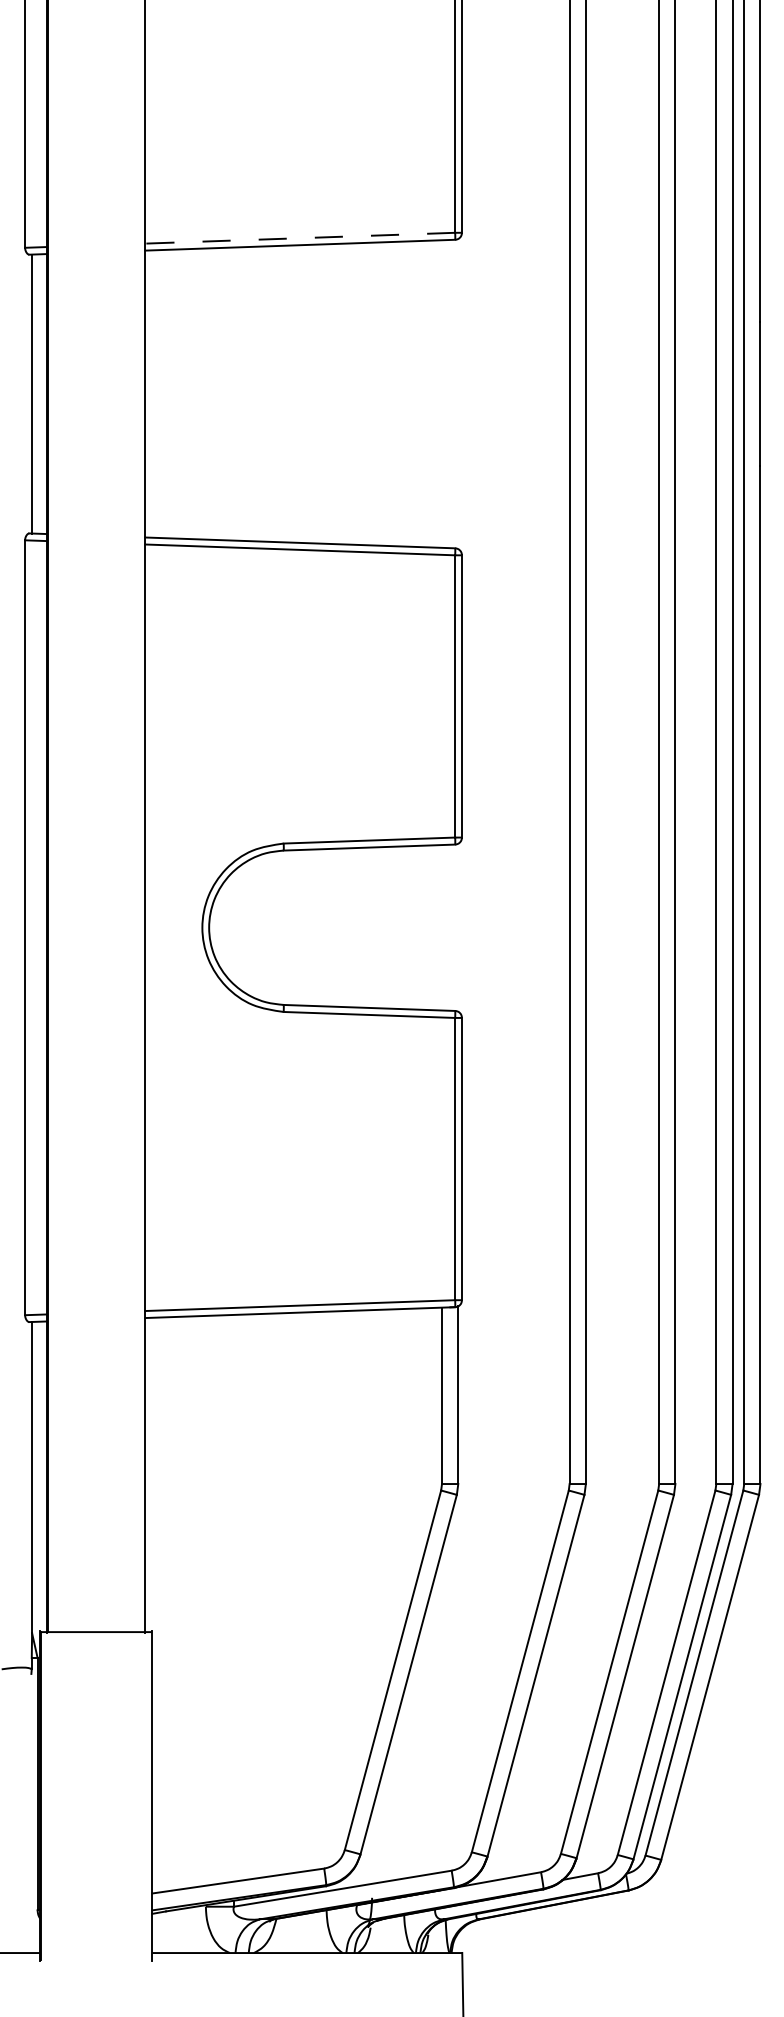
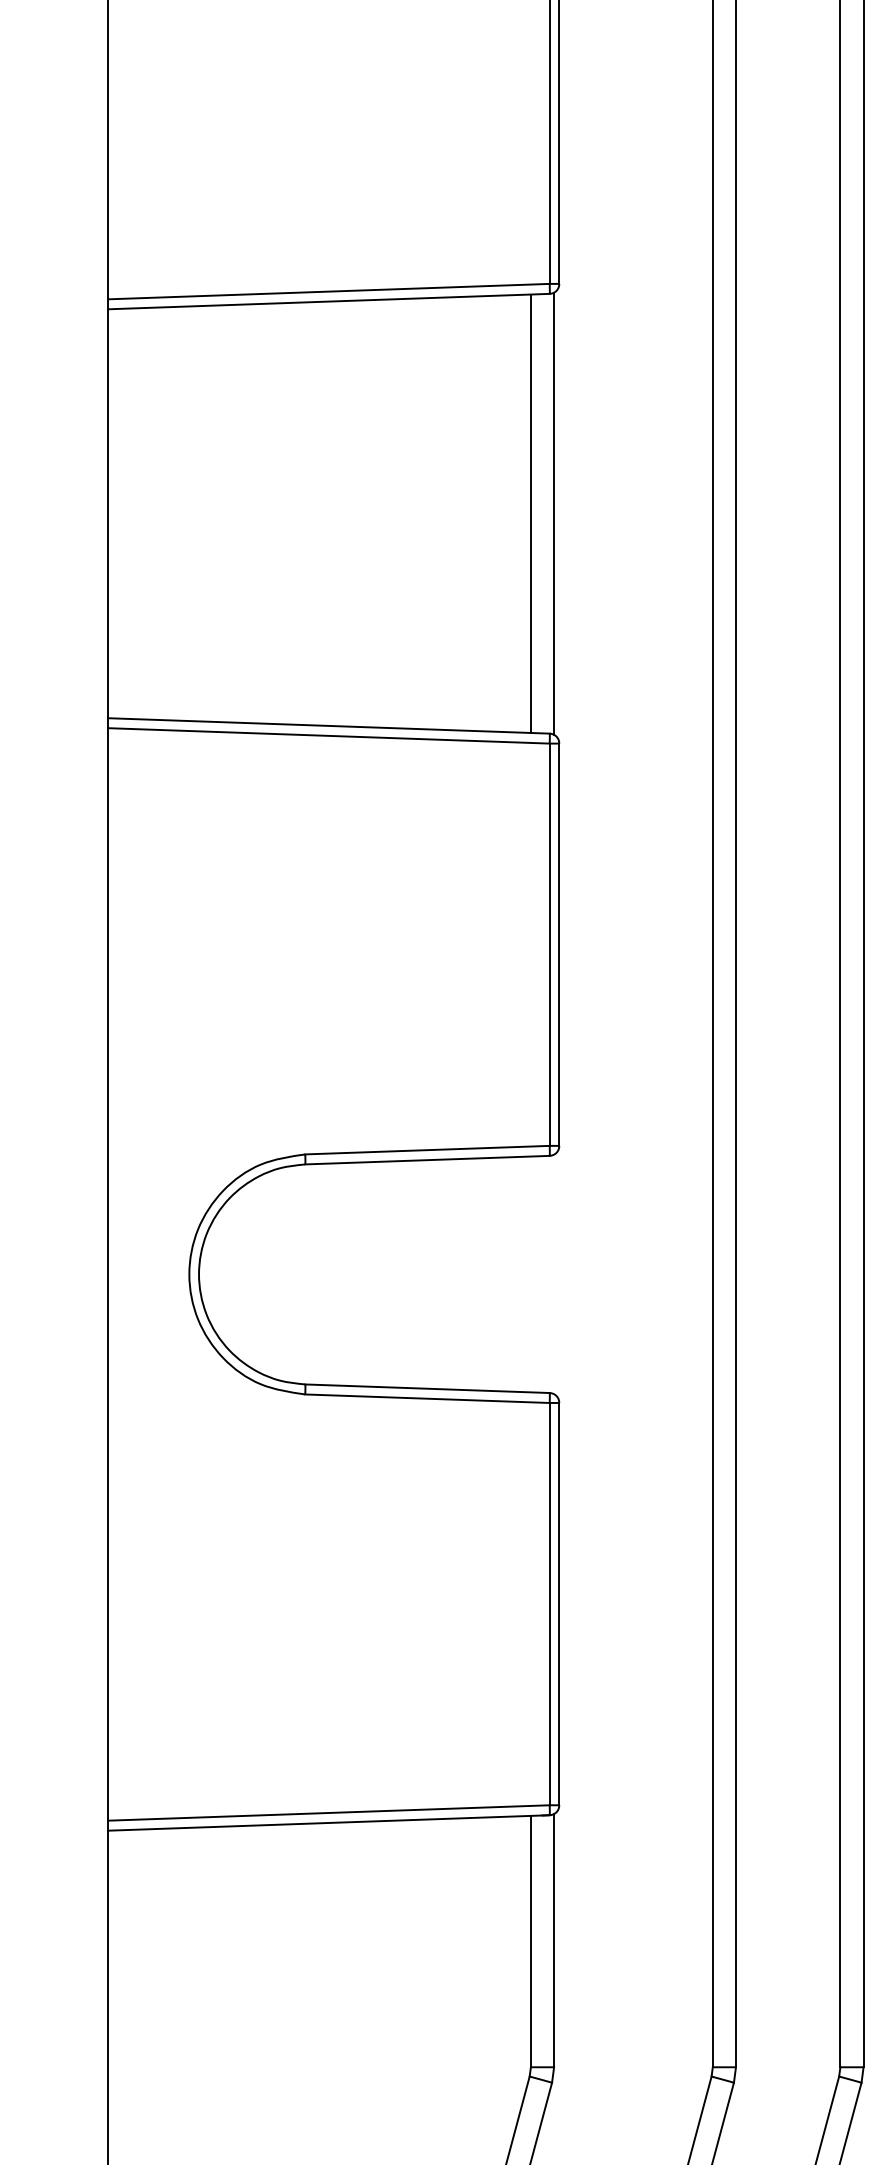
line: (300, 238) -> (329, 292), dashed -> solid
line: (442, 393) -> (531, 512), added
line: (458, 393) -> (554, 512), added

